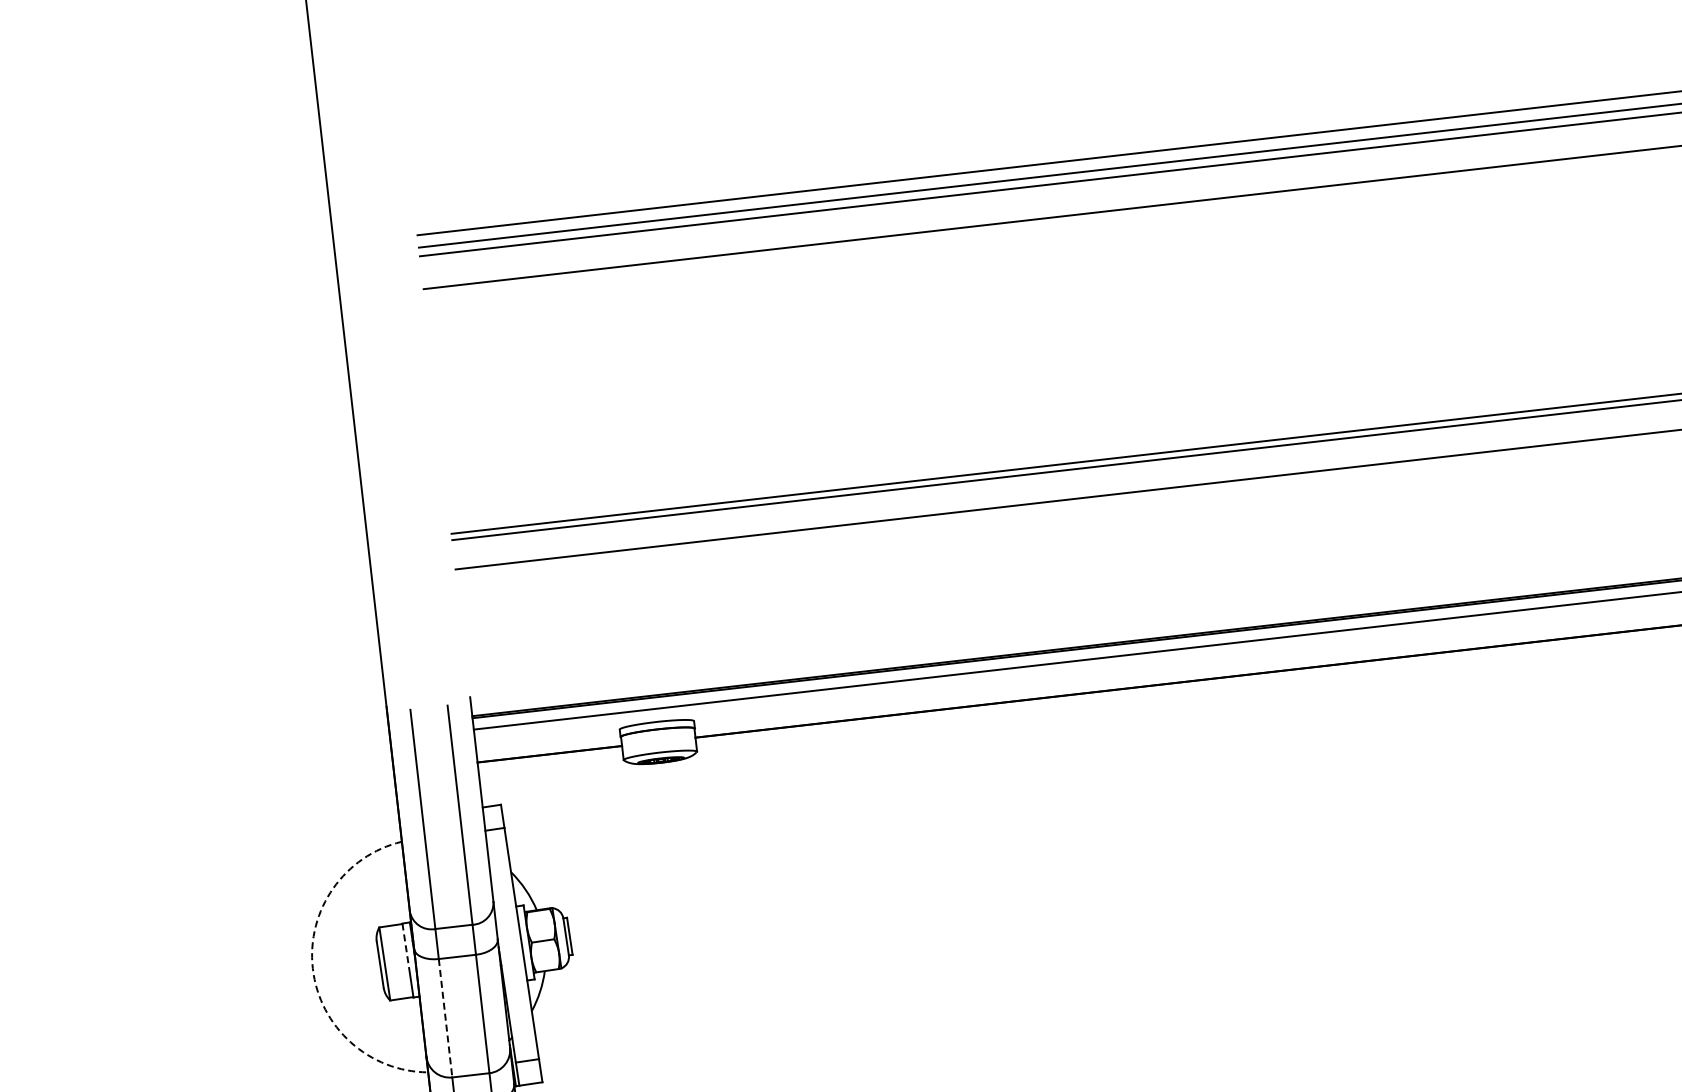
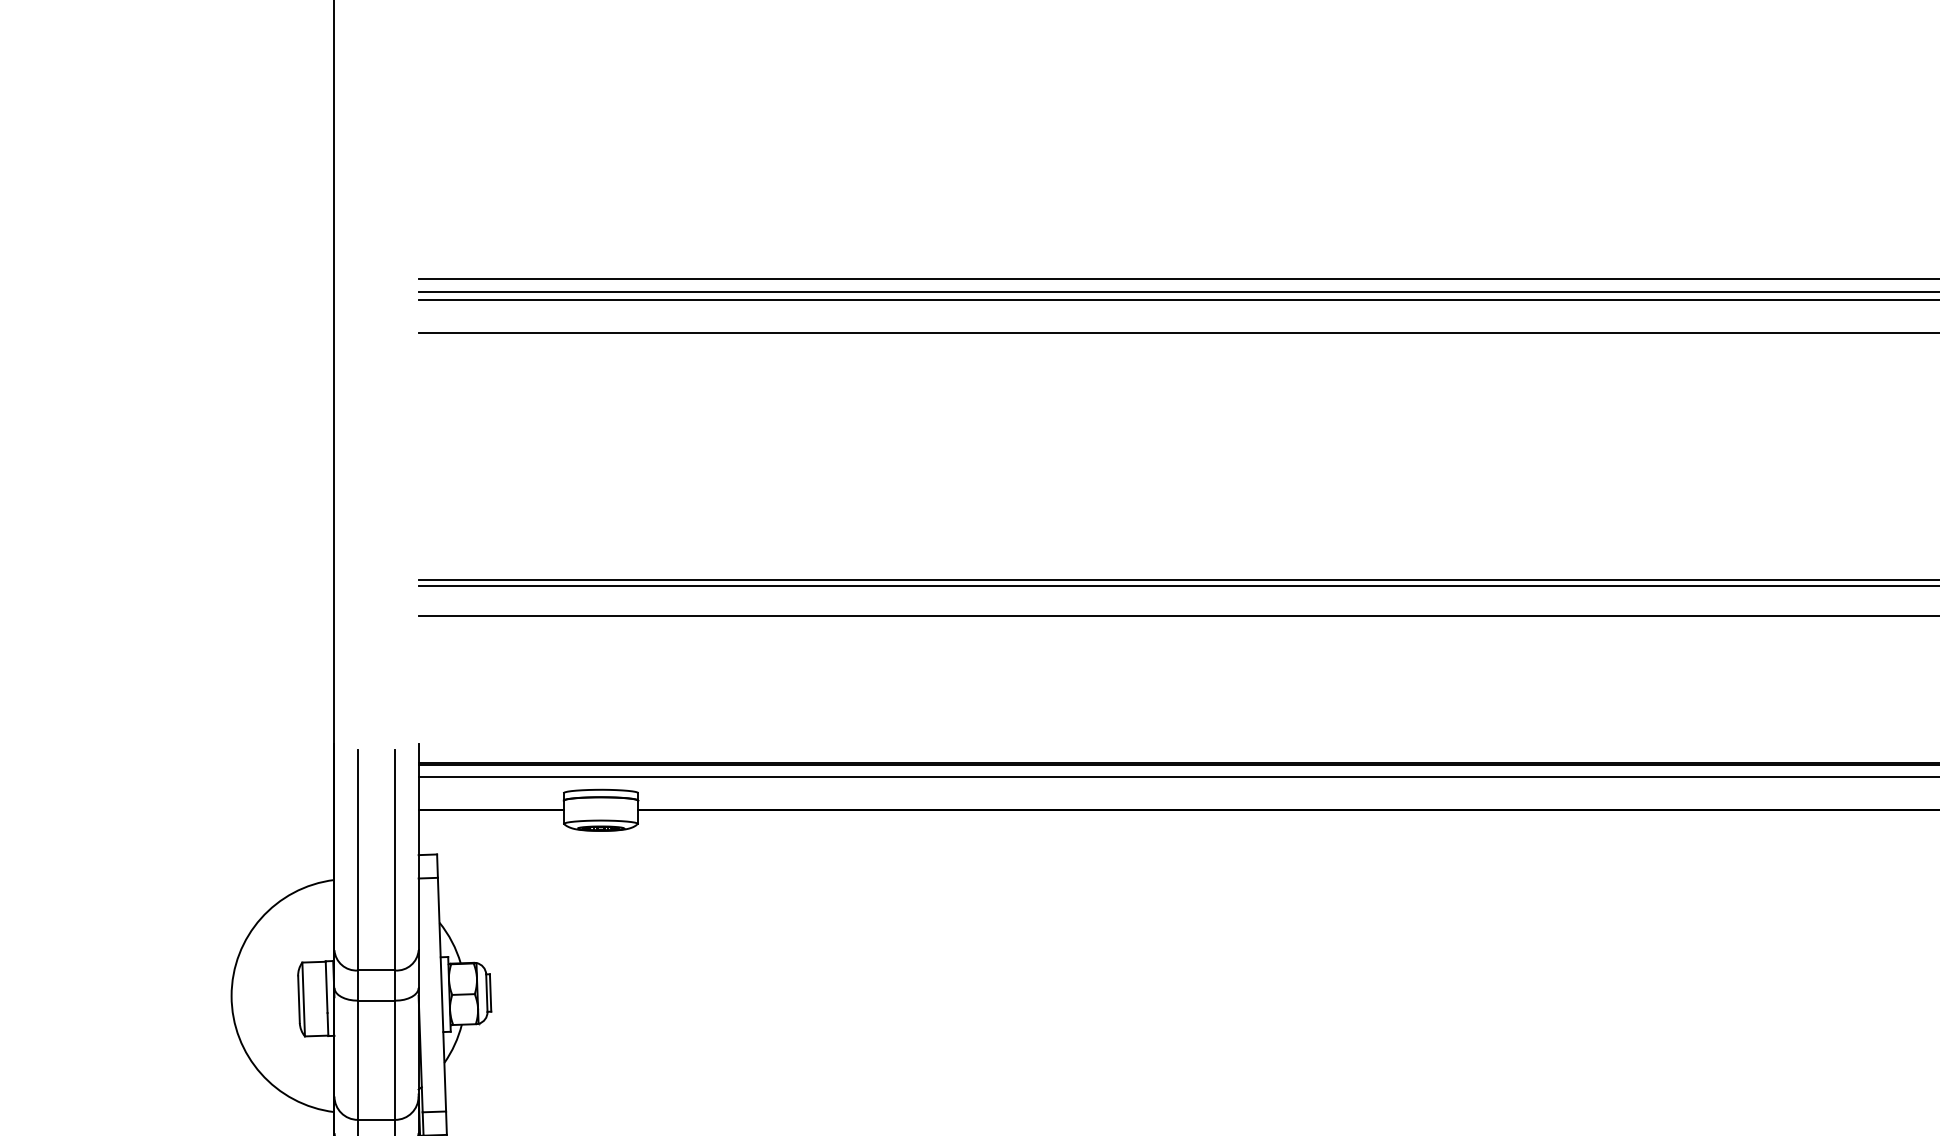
line: (406, 949) -> (326, 987), dashed -> solid
arc: (312, 969) -> (231, 996), dashed -> solid
line: (445, 1018) -> (357, 1060), dashed -> solid

